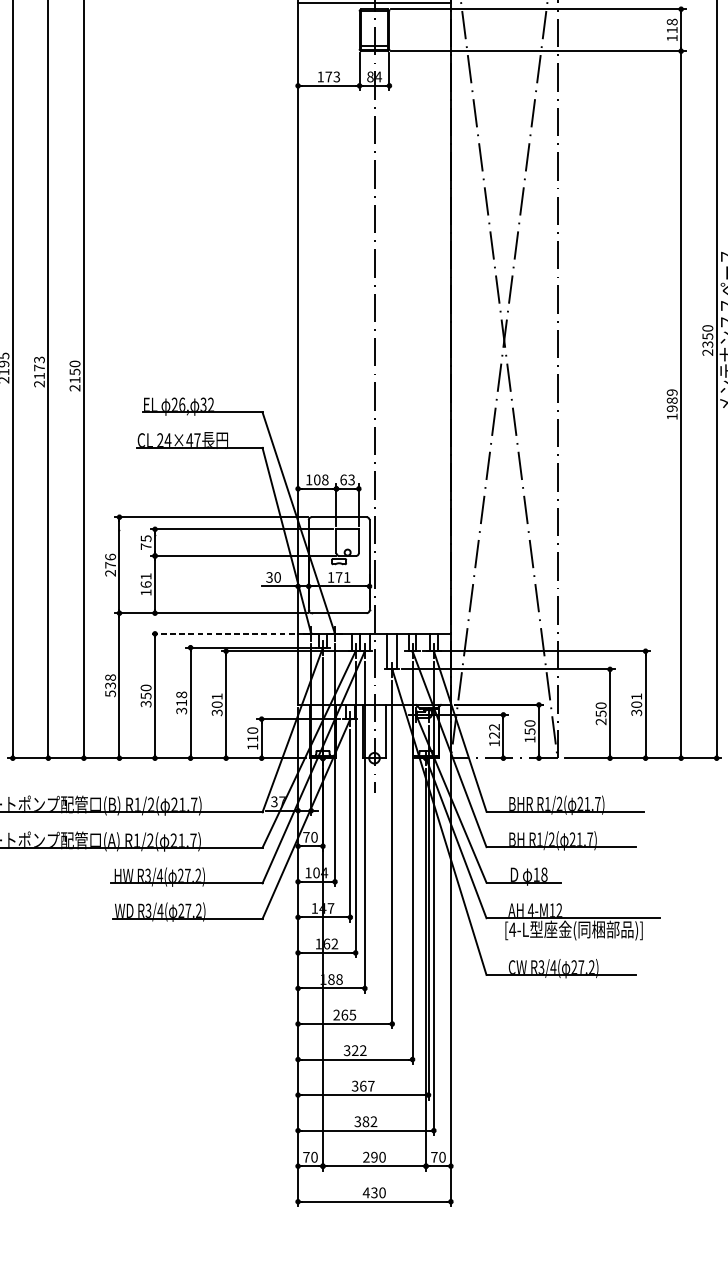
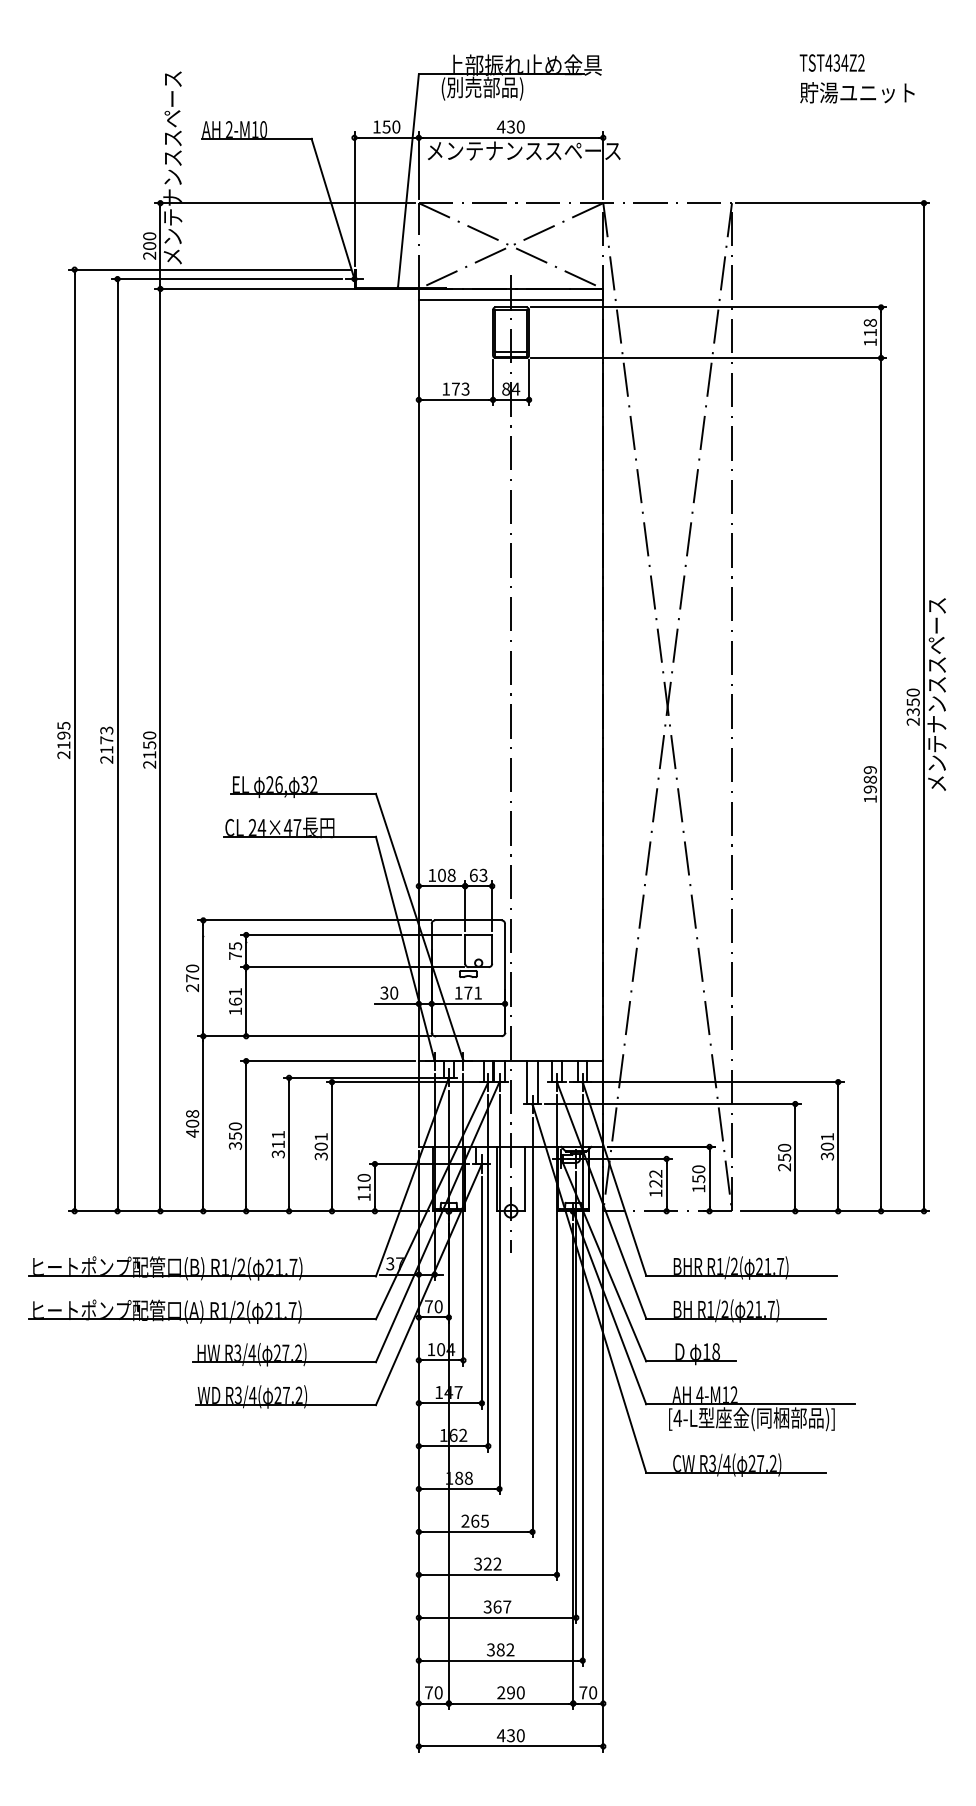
text: (110, 557) -> (192, 968), 276 -> 270
line: (222, 634) -> (327, 1061), dashed -> solid
text: (110, 689) -> (192, 1128), 538 -> 408
text: (180, 694) -> (277, 1134), 318 -> 311

